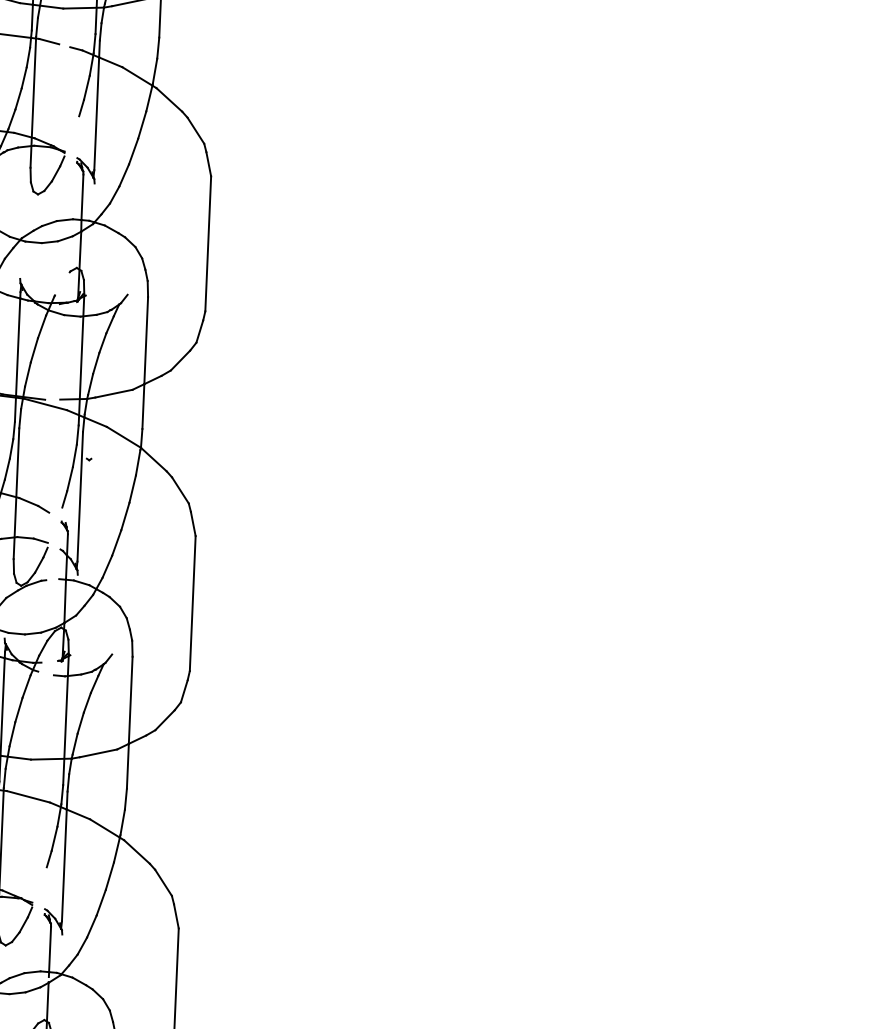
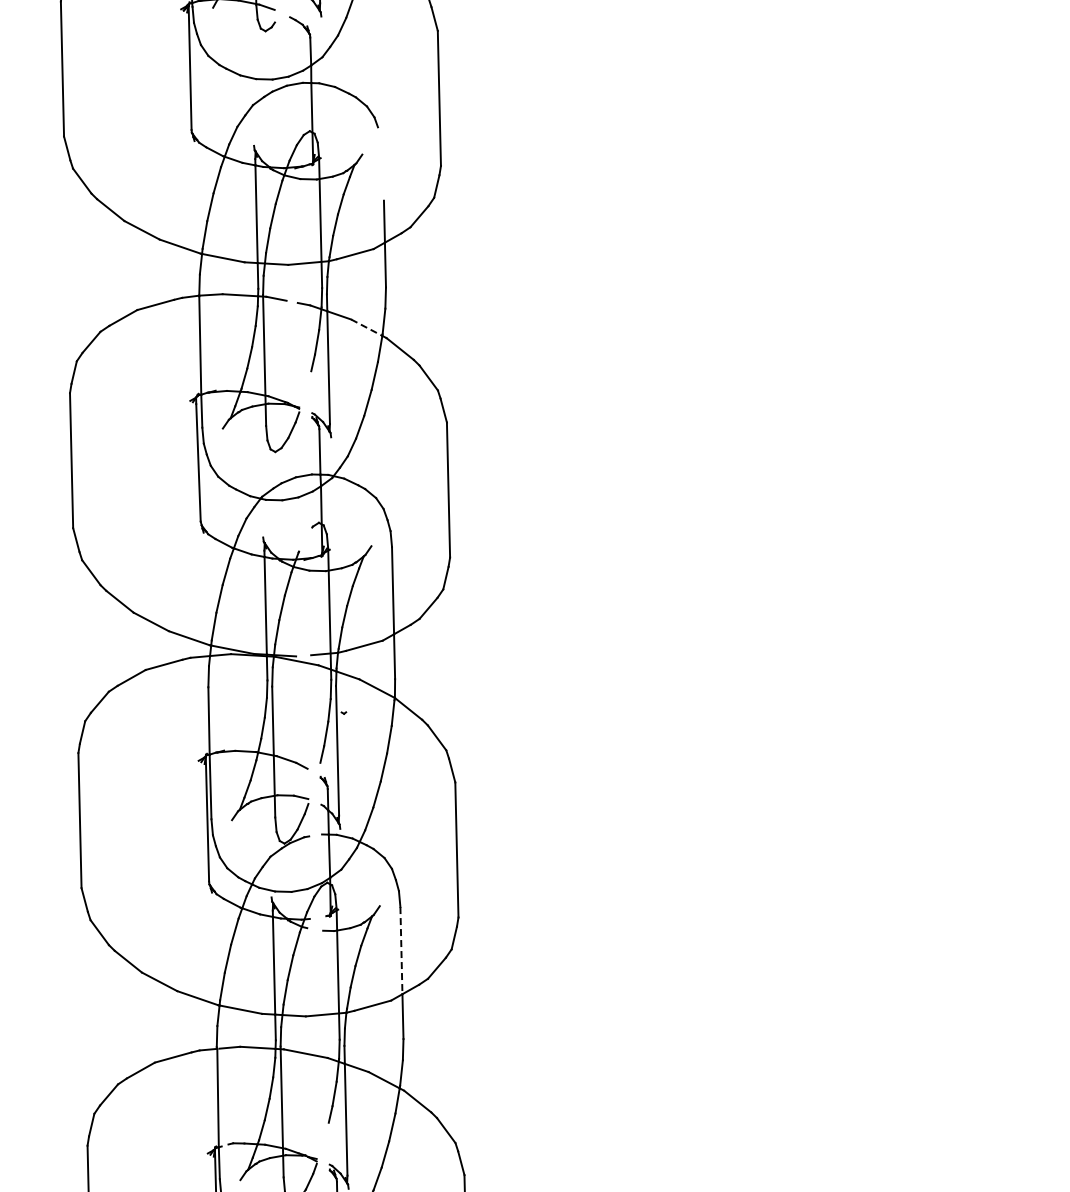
line: (137, 76) -> (366, 327), solid -> dashed
line: (130, 700) -> (401, 950), solid -> dashed

